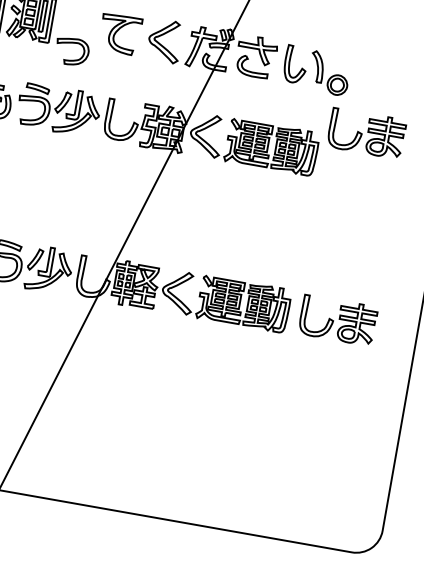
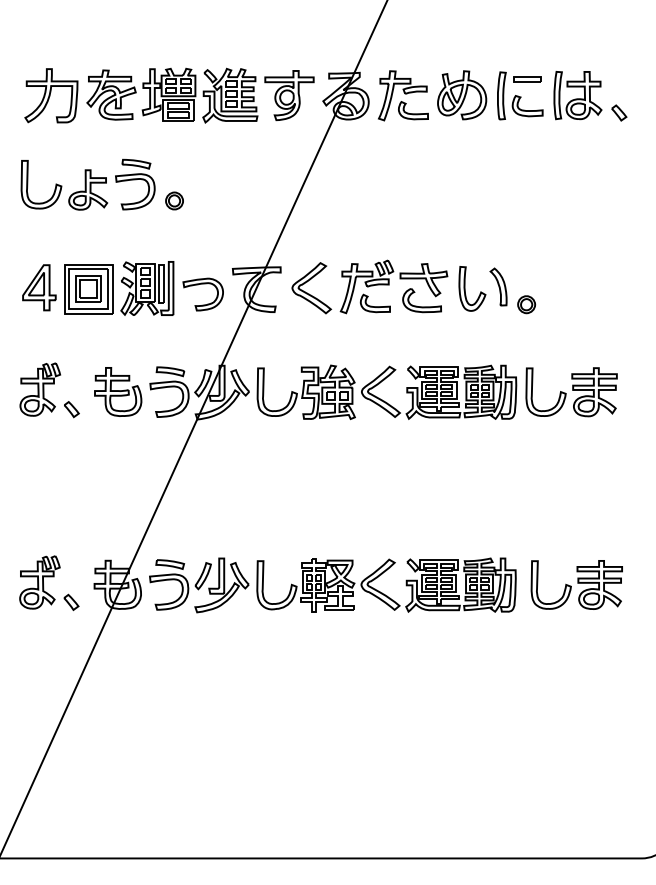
part: (69, 43) -> (198, 285), moved
part: (337, 85) -> (526, 304), size x0.71
part: (366, 133) -> (571, 392), moved

